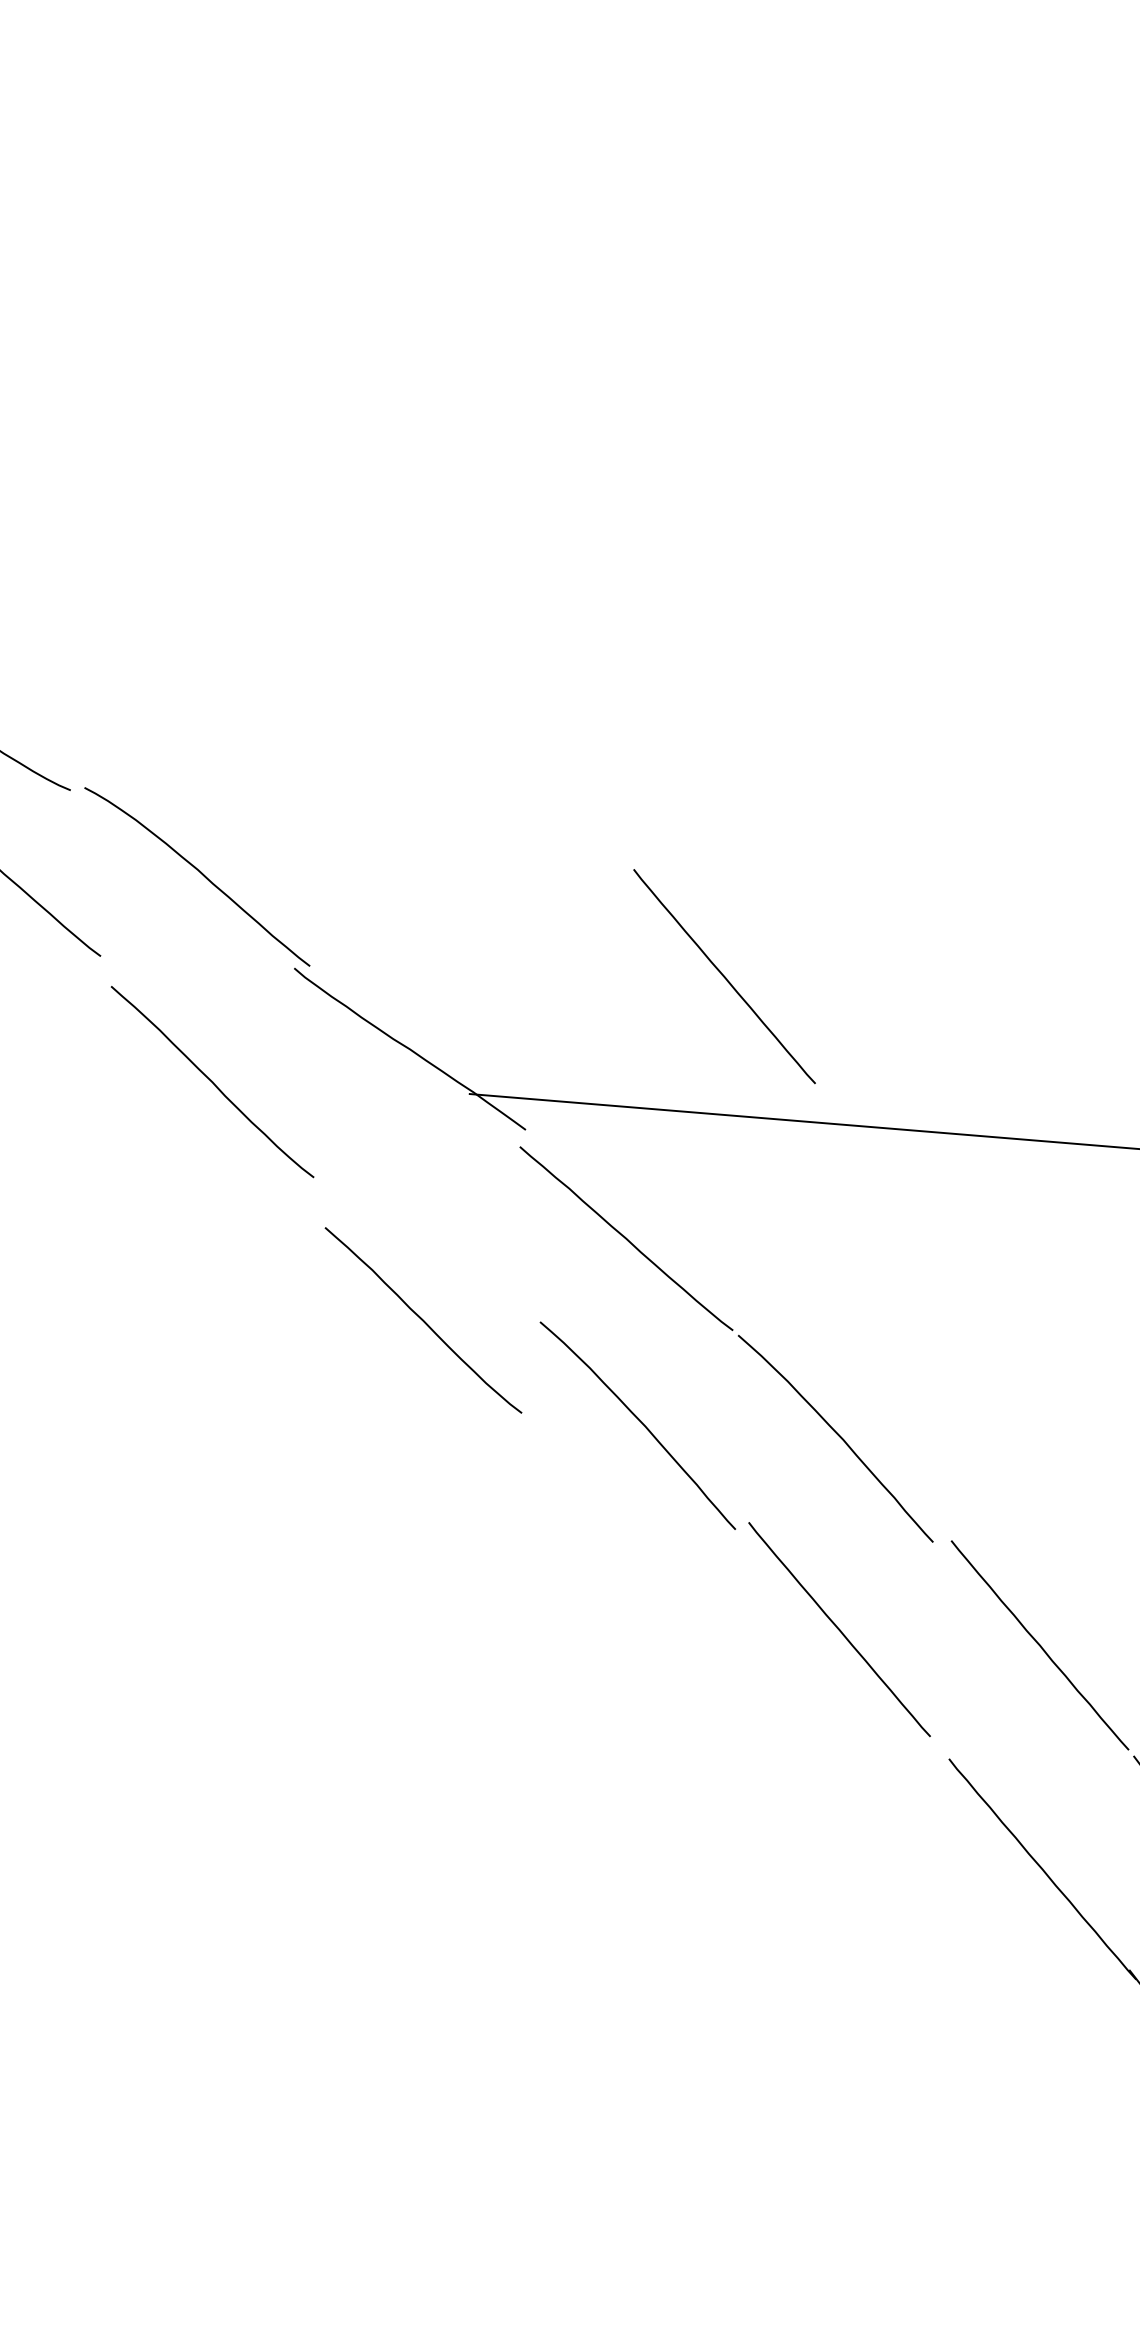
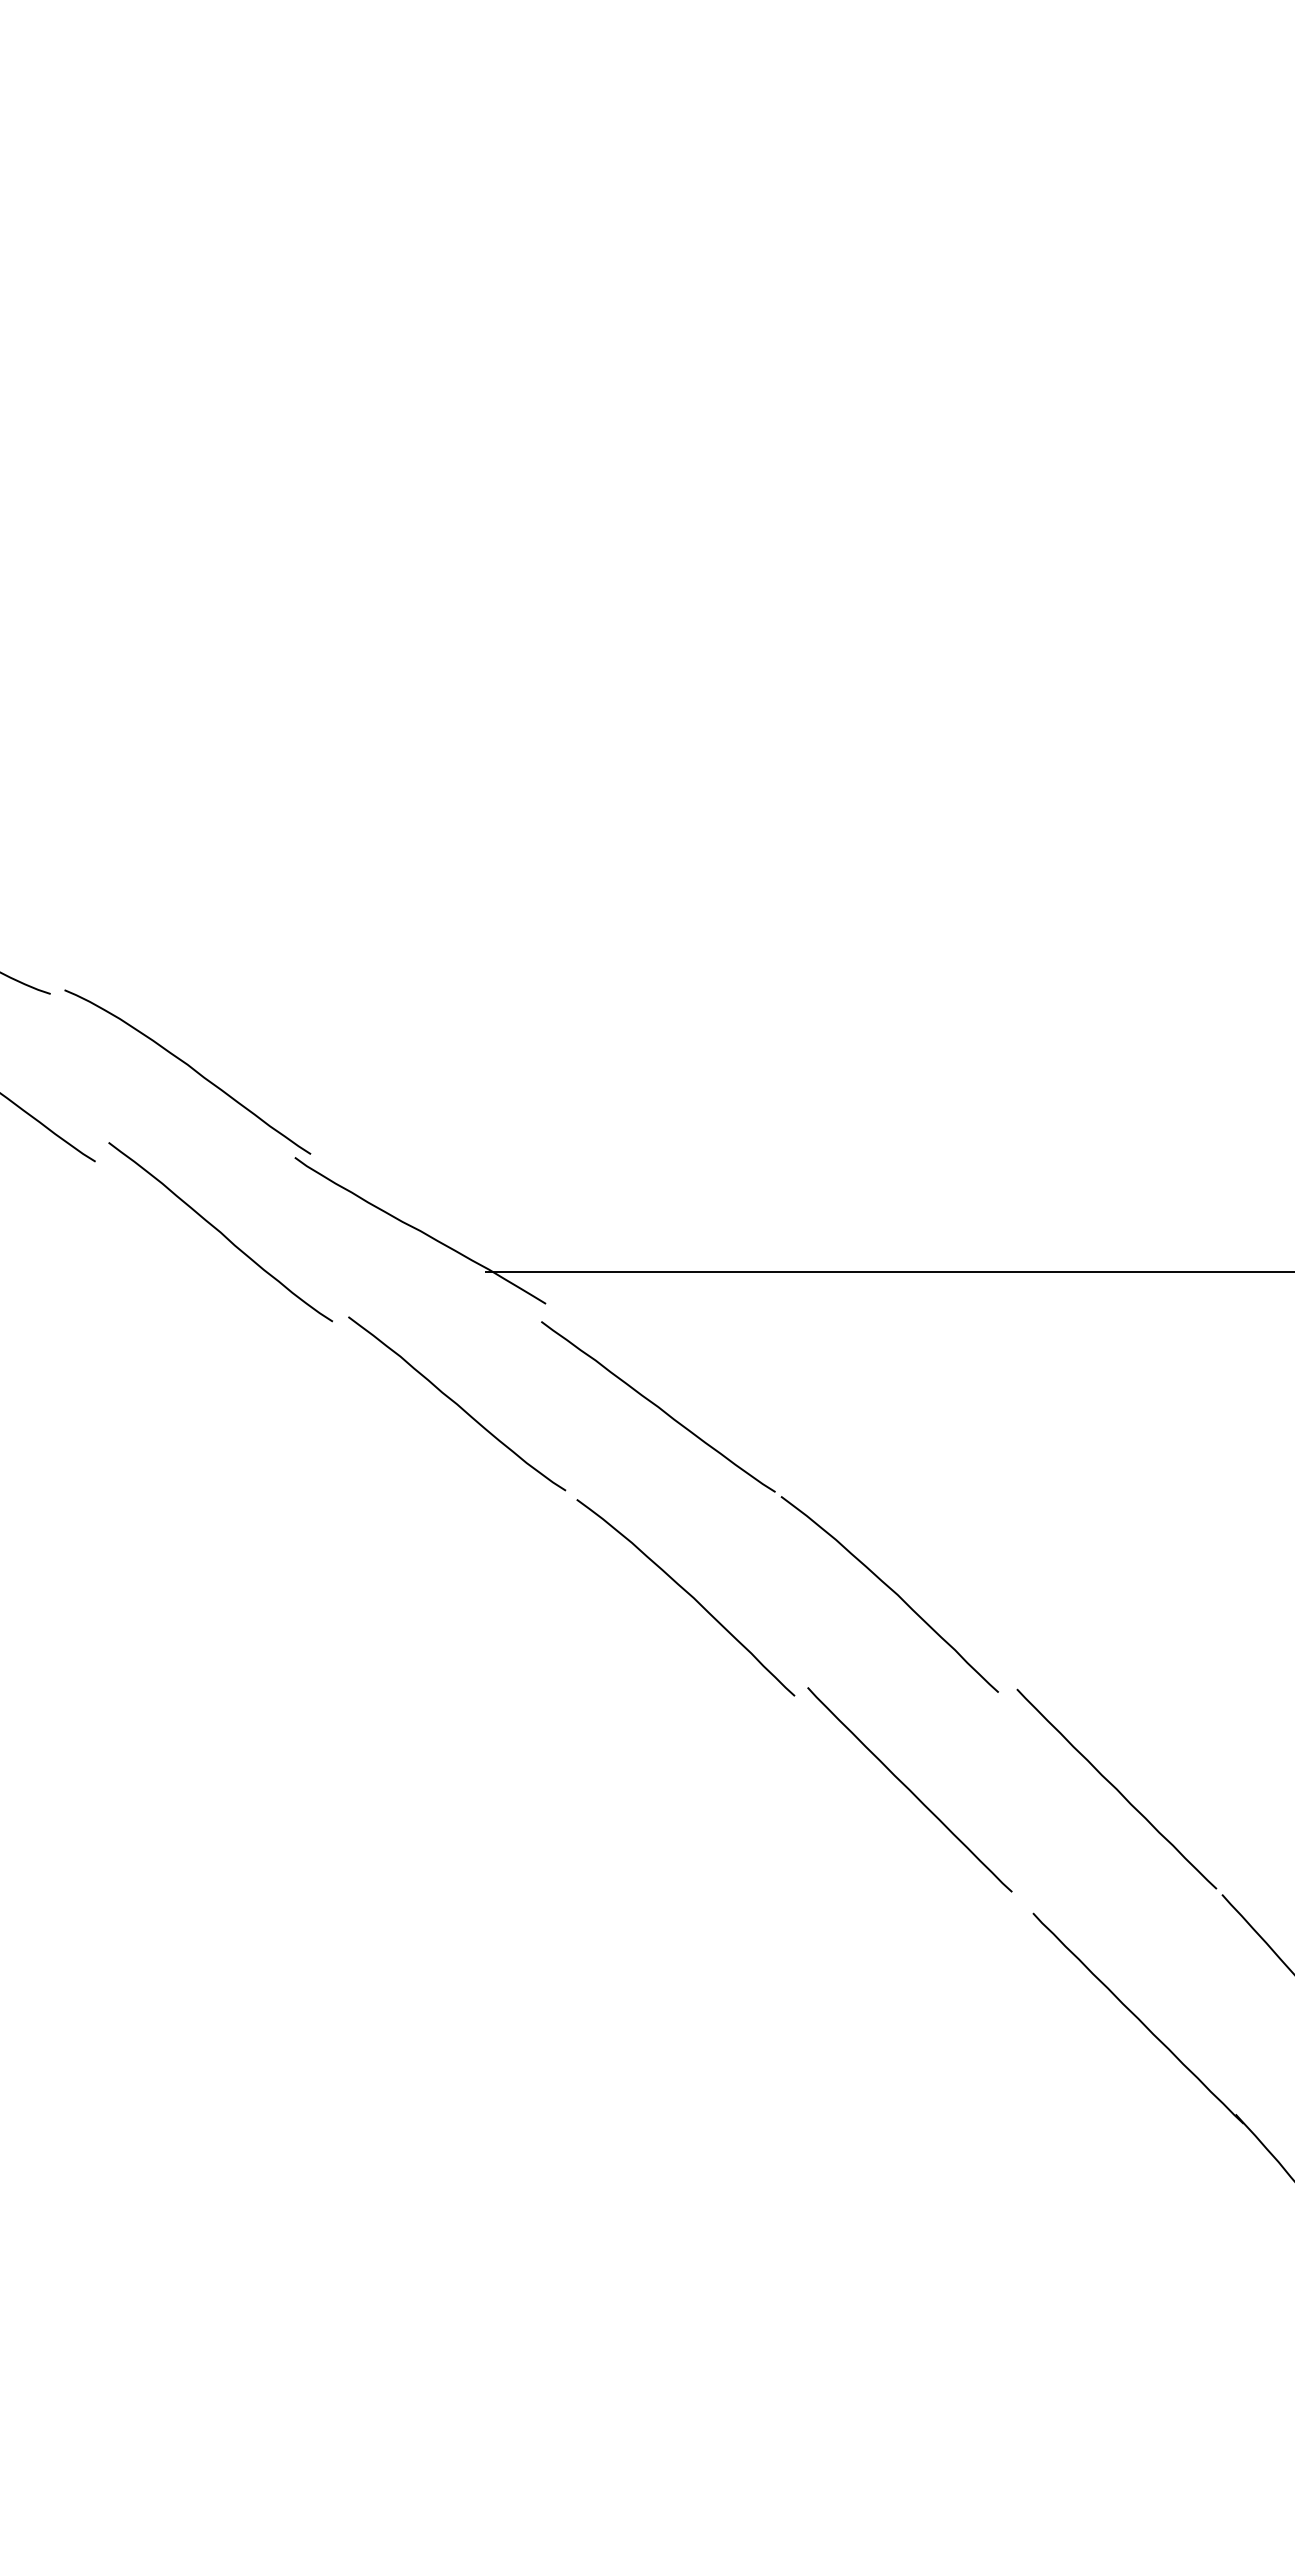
line: (724, 976) -> (736, 1129), removed
curve: (212, 1082) -> (220, 1232), moved
curve: (423, 1320) -> (457, 1403), moved

